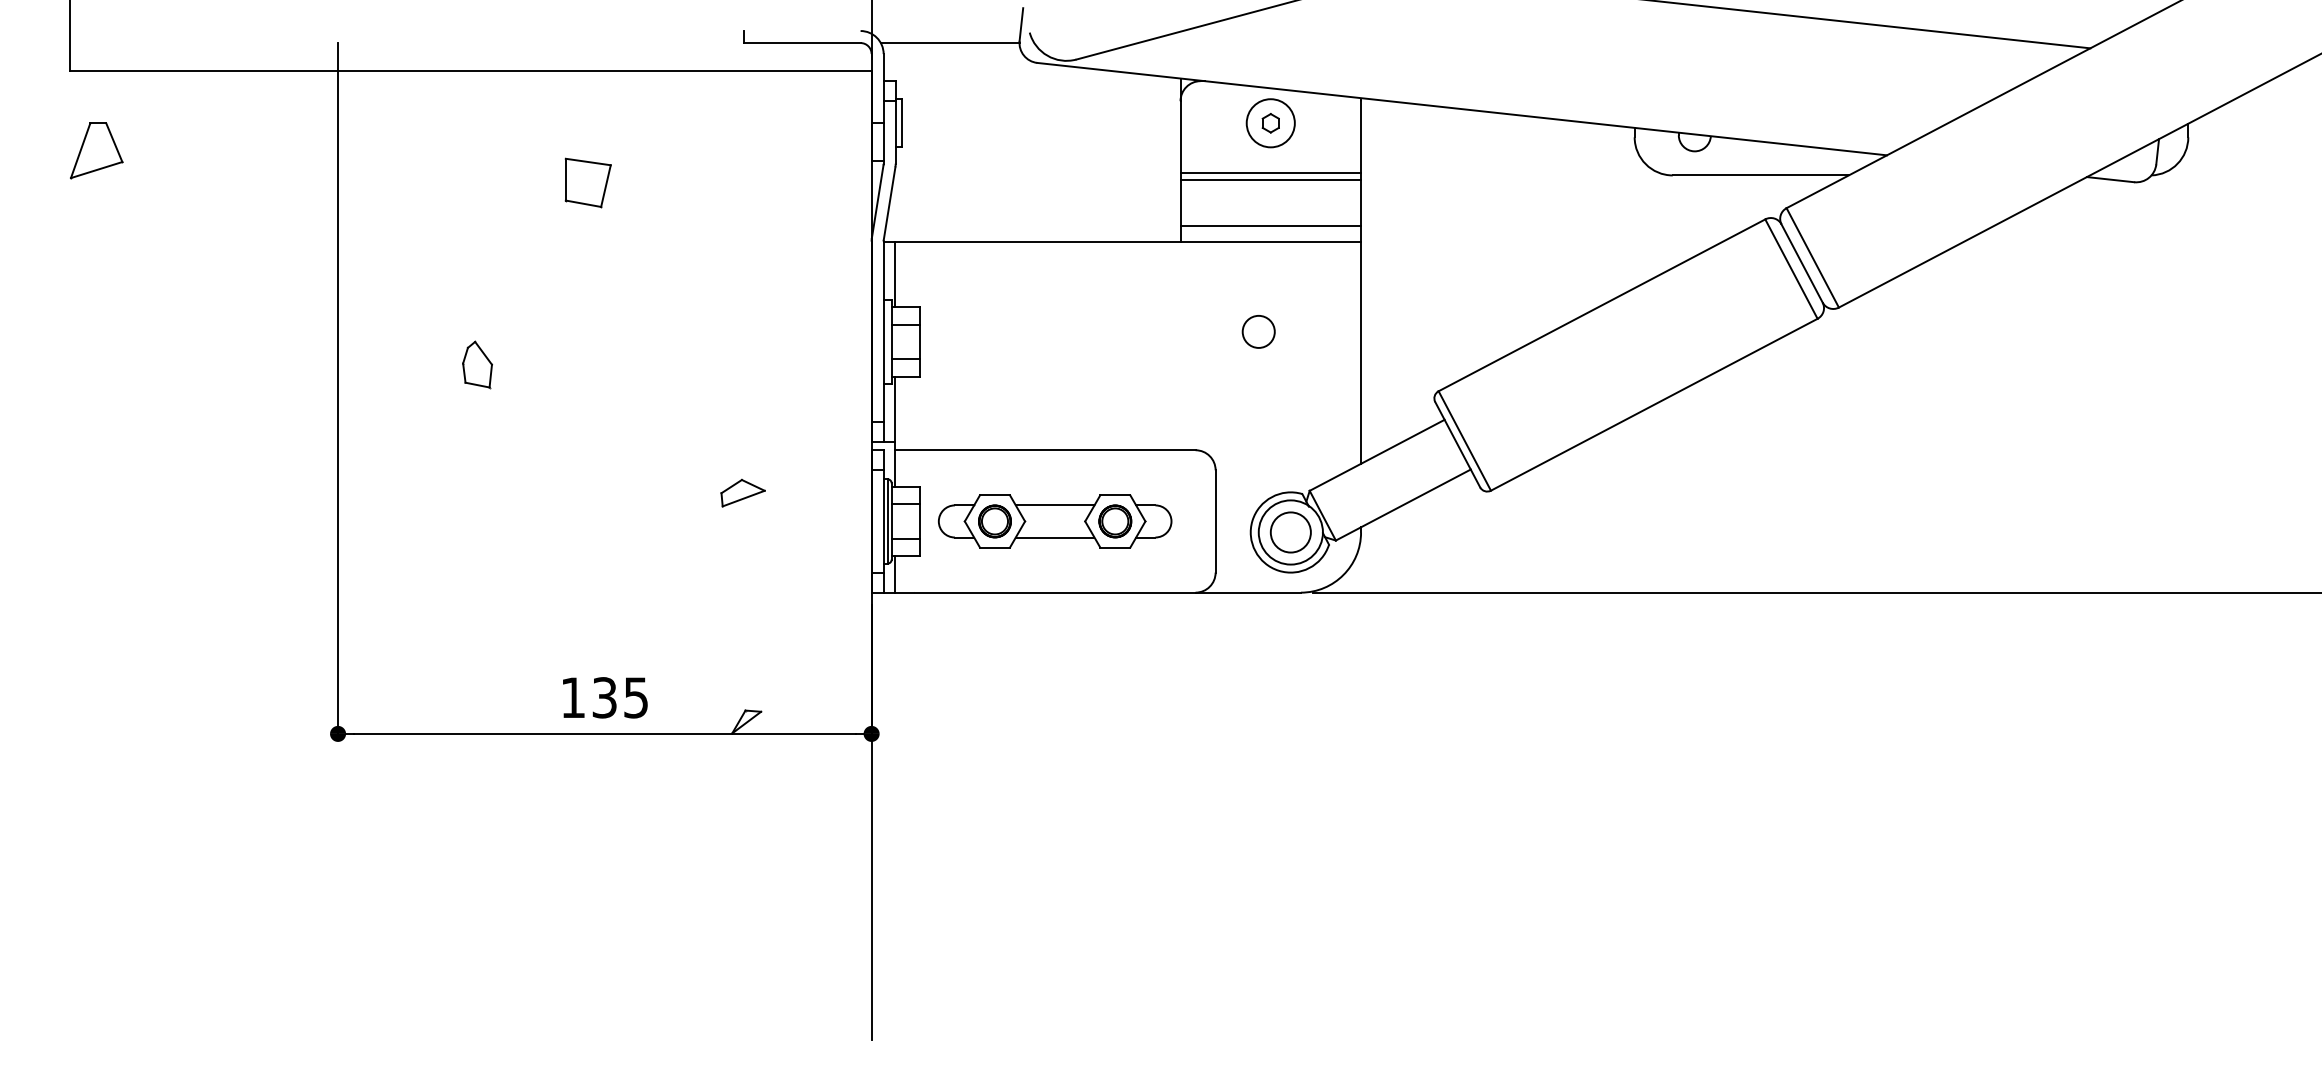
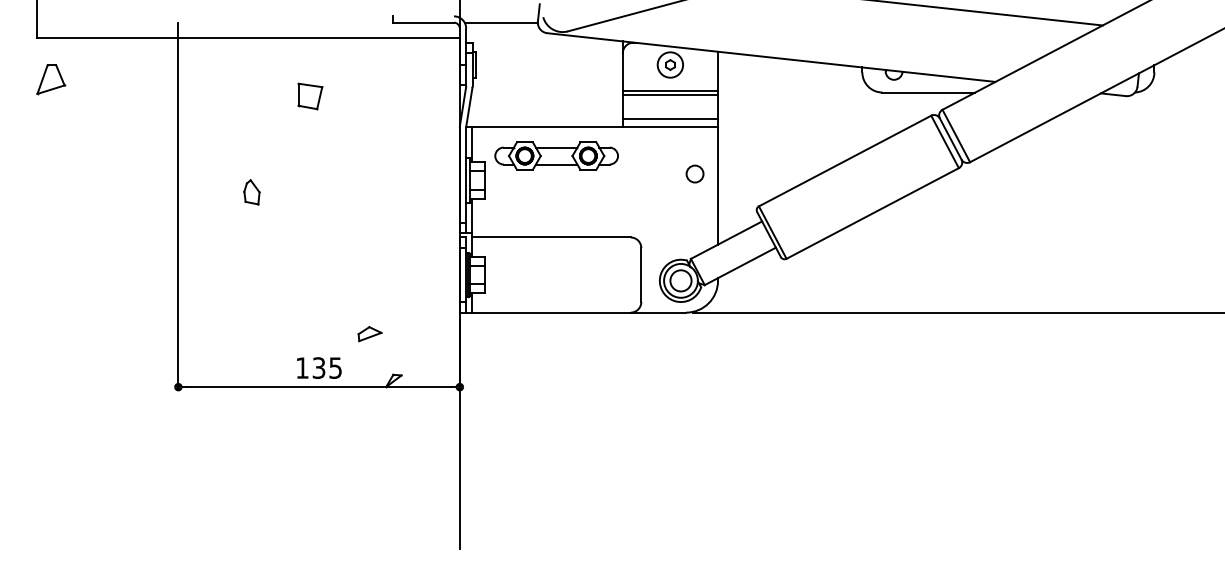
circle: (1257, 330) -> (694, 173), moved
part: (742, 493) -> (369, 334), moved
part: (1054, 520) -> (556, 155), moved

